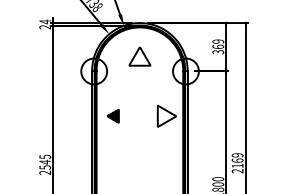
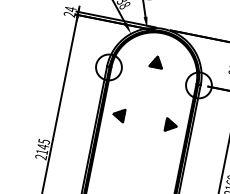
part: (139, 56) -> (156, 61), size x0.62
part: (166, 115) -> (171, 124), size x0.62
text: (45, 167) -> (42, 152), 2545 -> 2145

